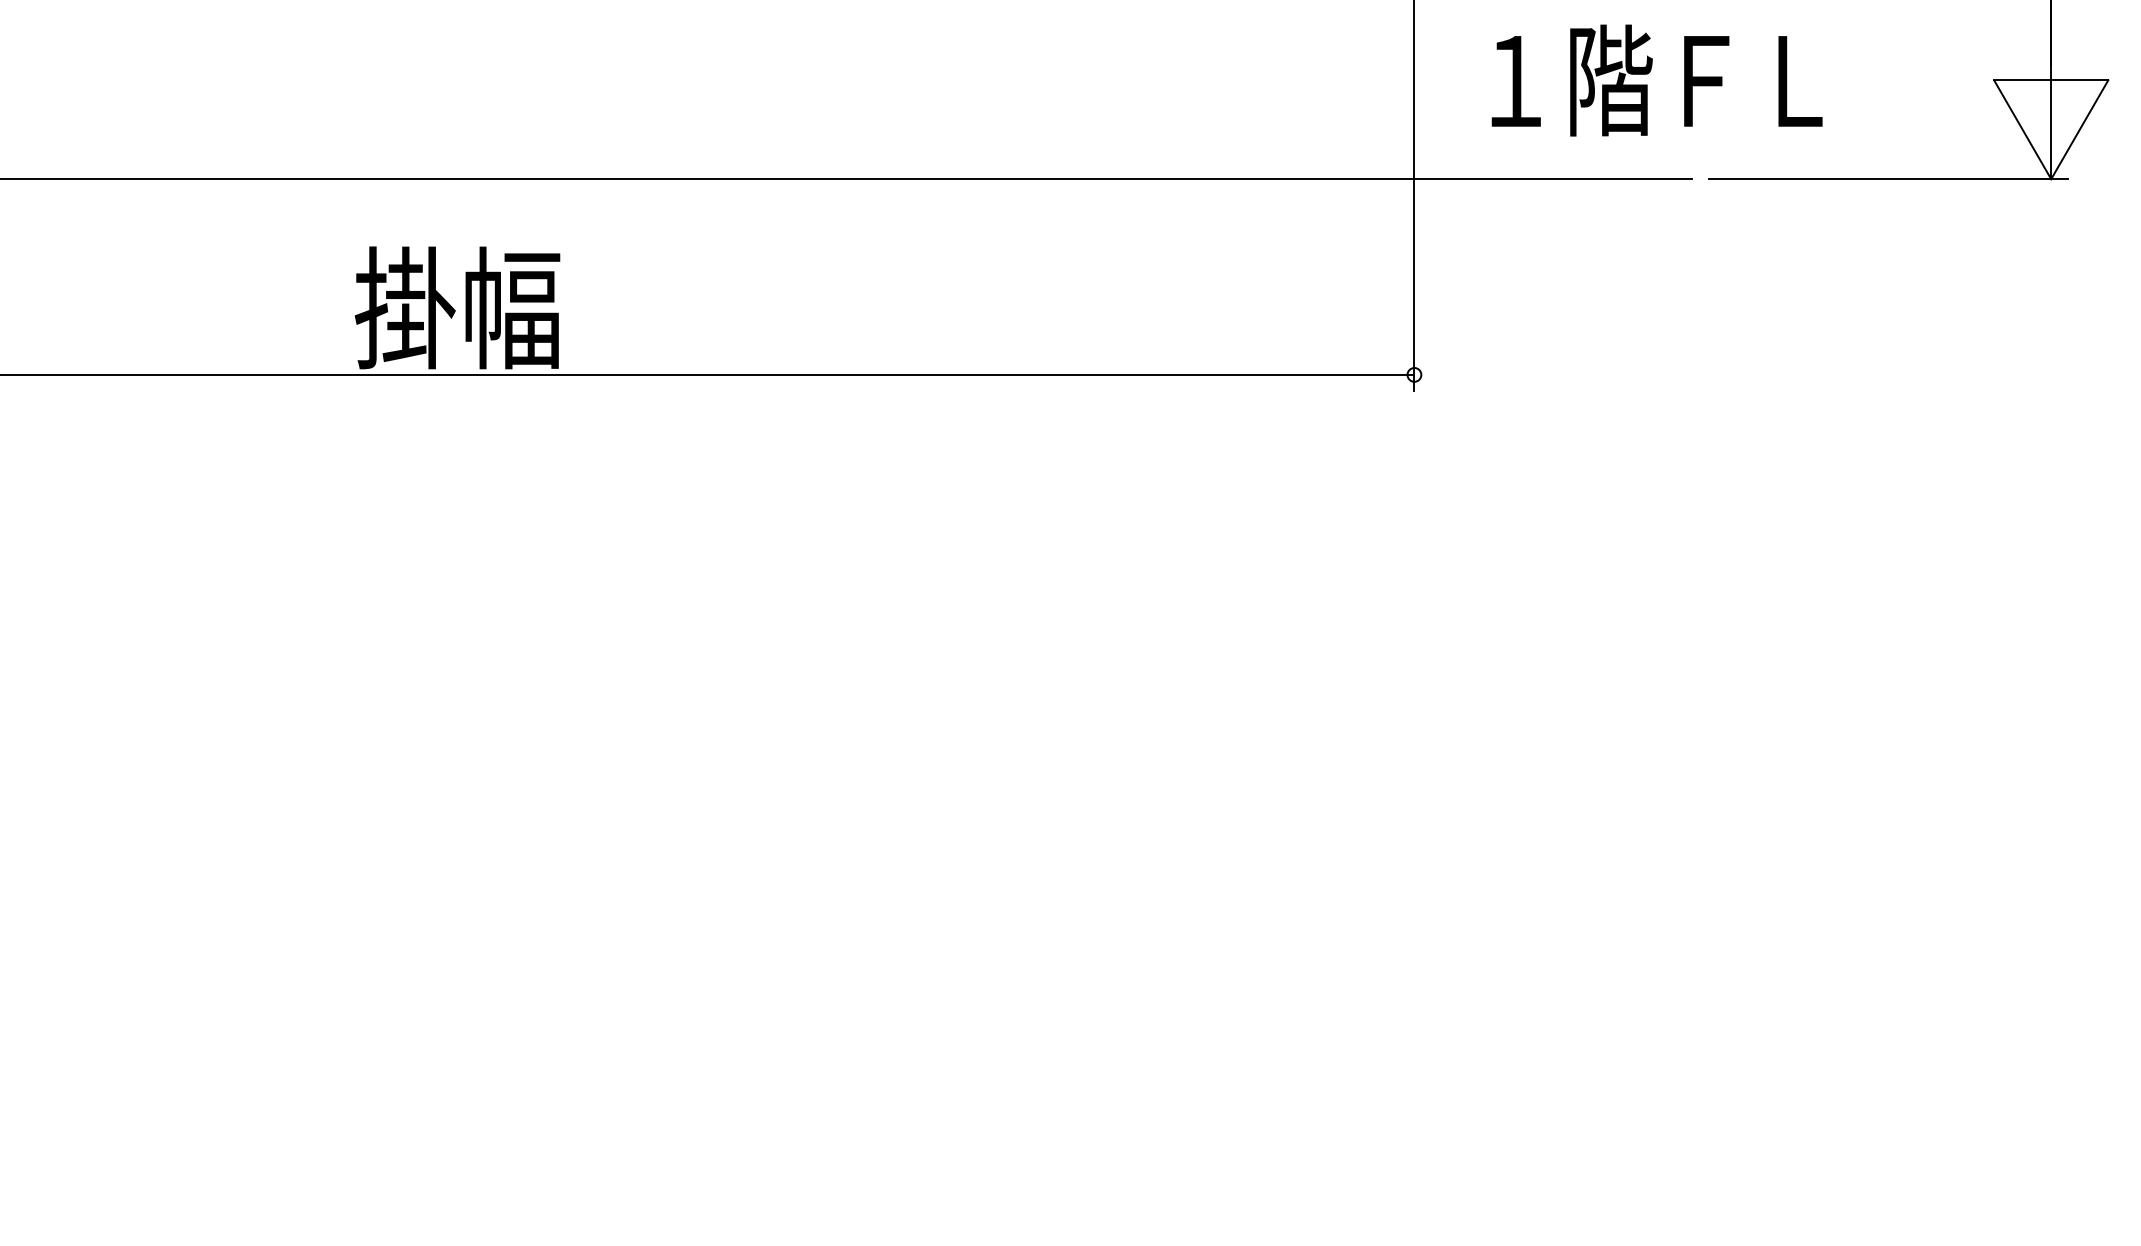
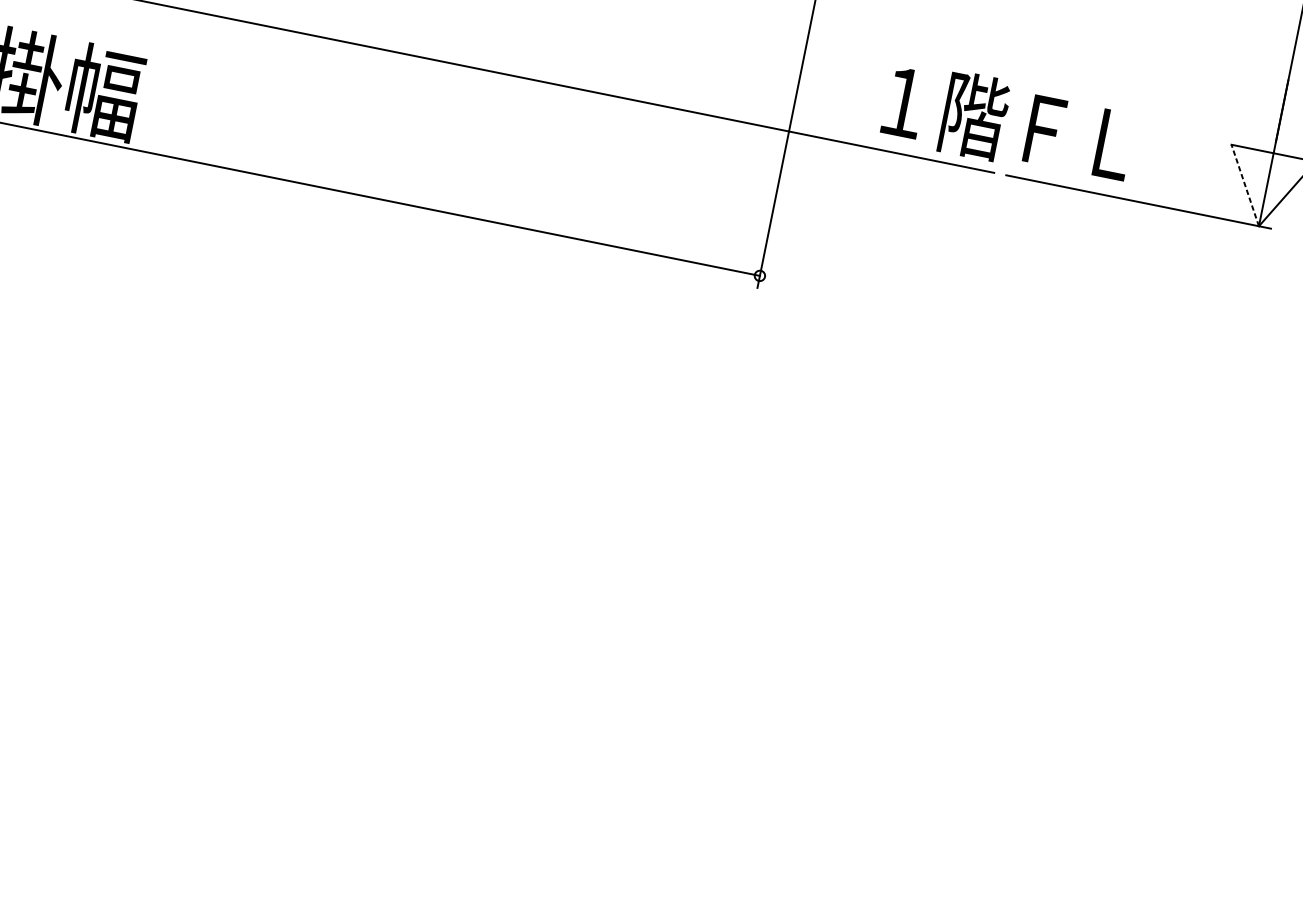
text: (1656, 80) -> (1008, 122), moved
line: (2022, 129) -> (1245, 185), solid -> dashed

